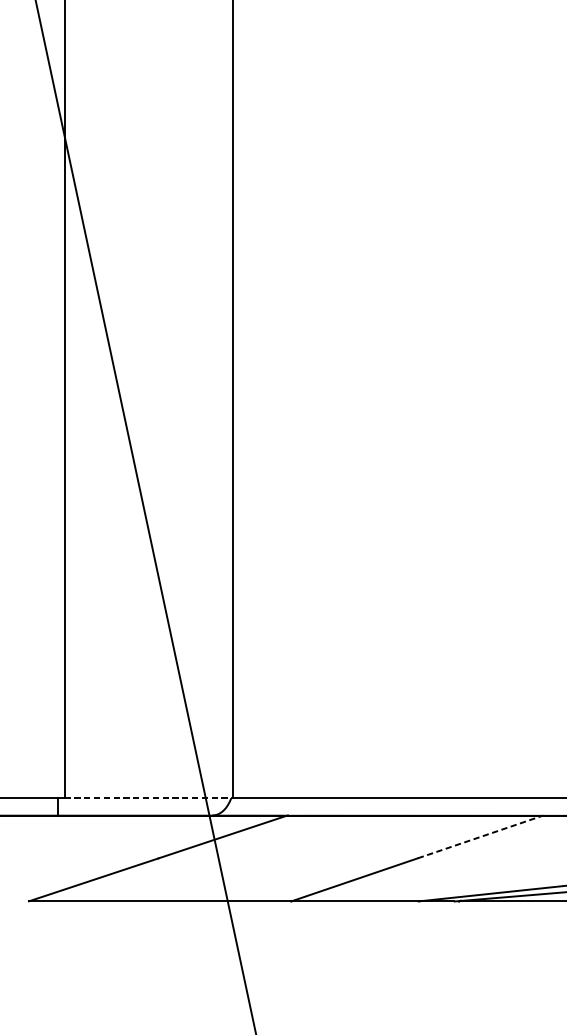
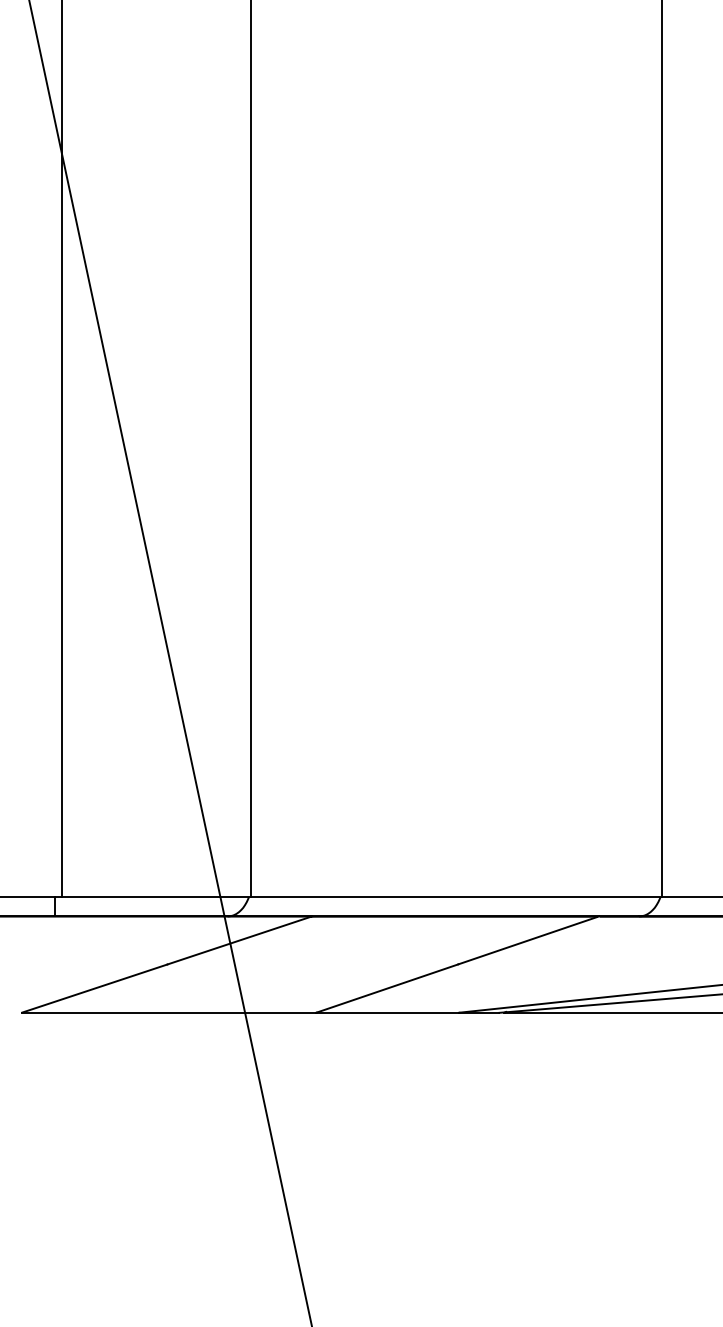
line: (148, 798) -> (156, 897), dashed -> solid
line: (481, 836) -> (529, 940), dashed -> solid

